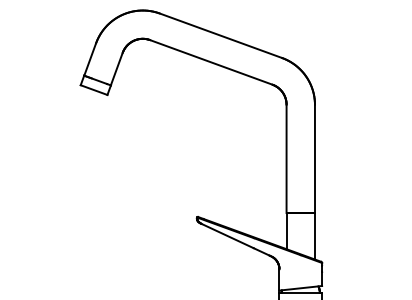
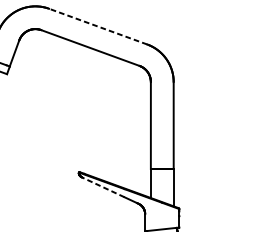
line: (220, 35) -> (97, 26), solid -> dashed
line: (227, 236) -> (103, 187), solid -> dashed

